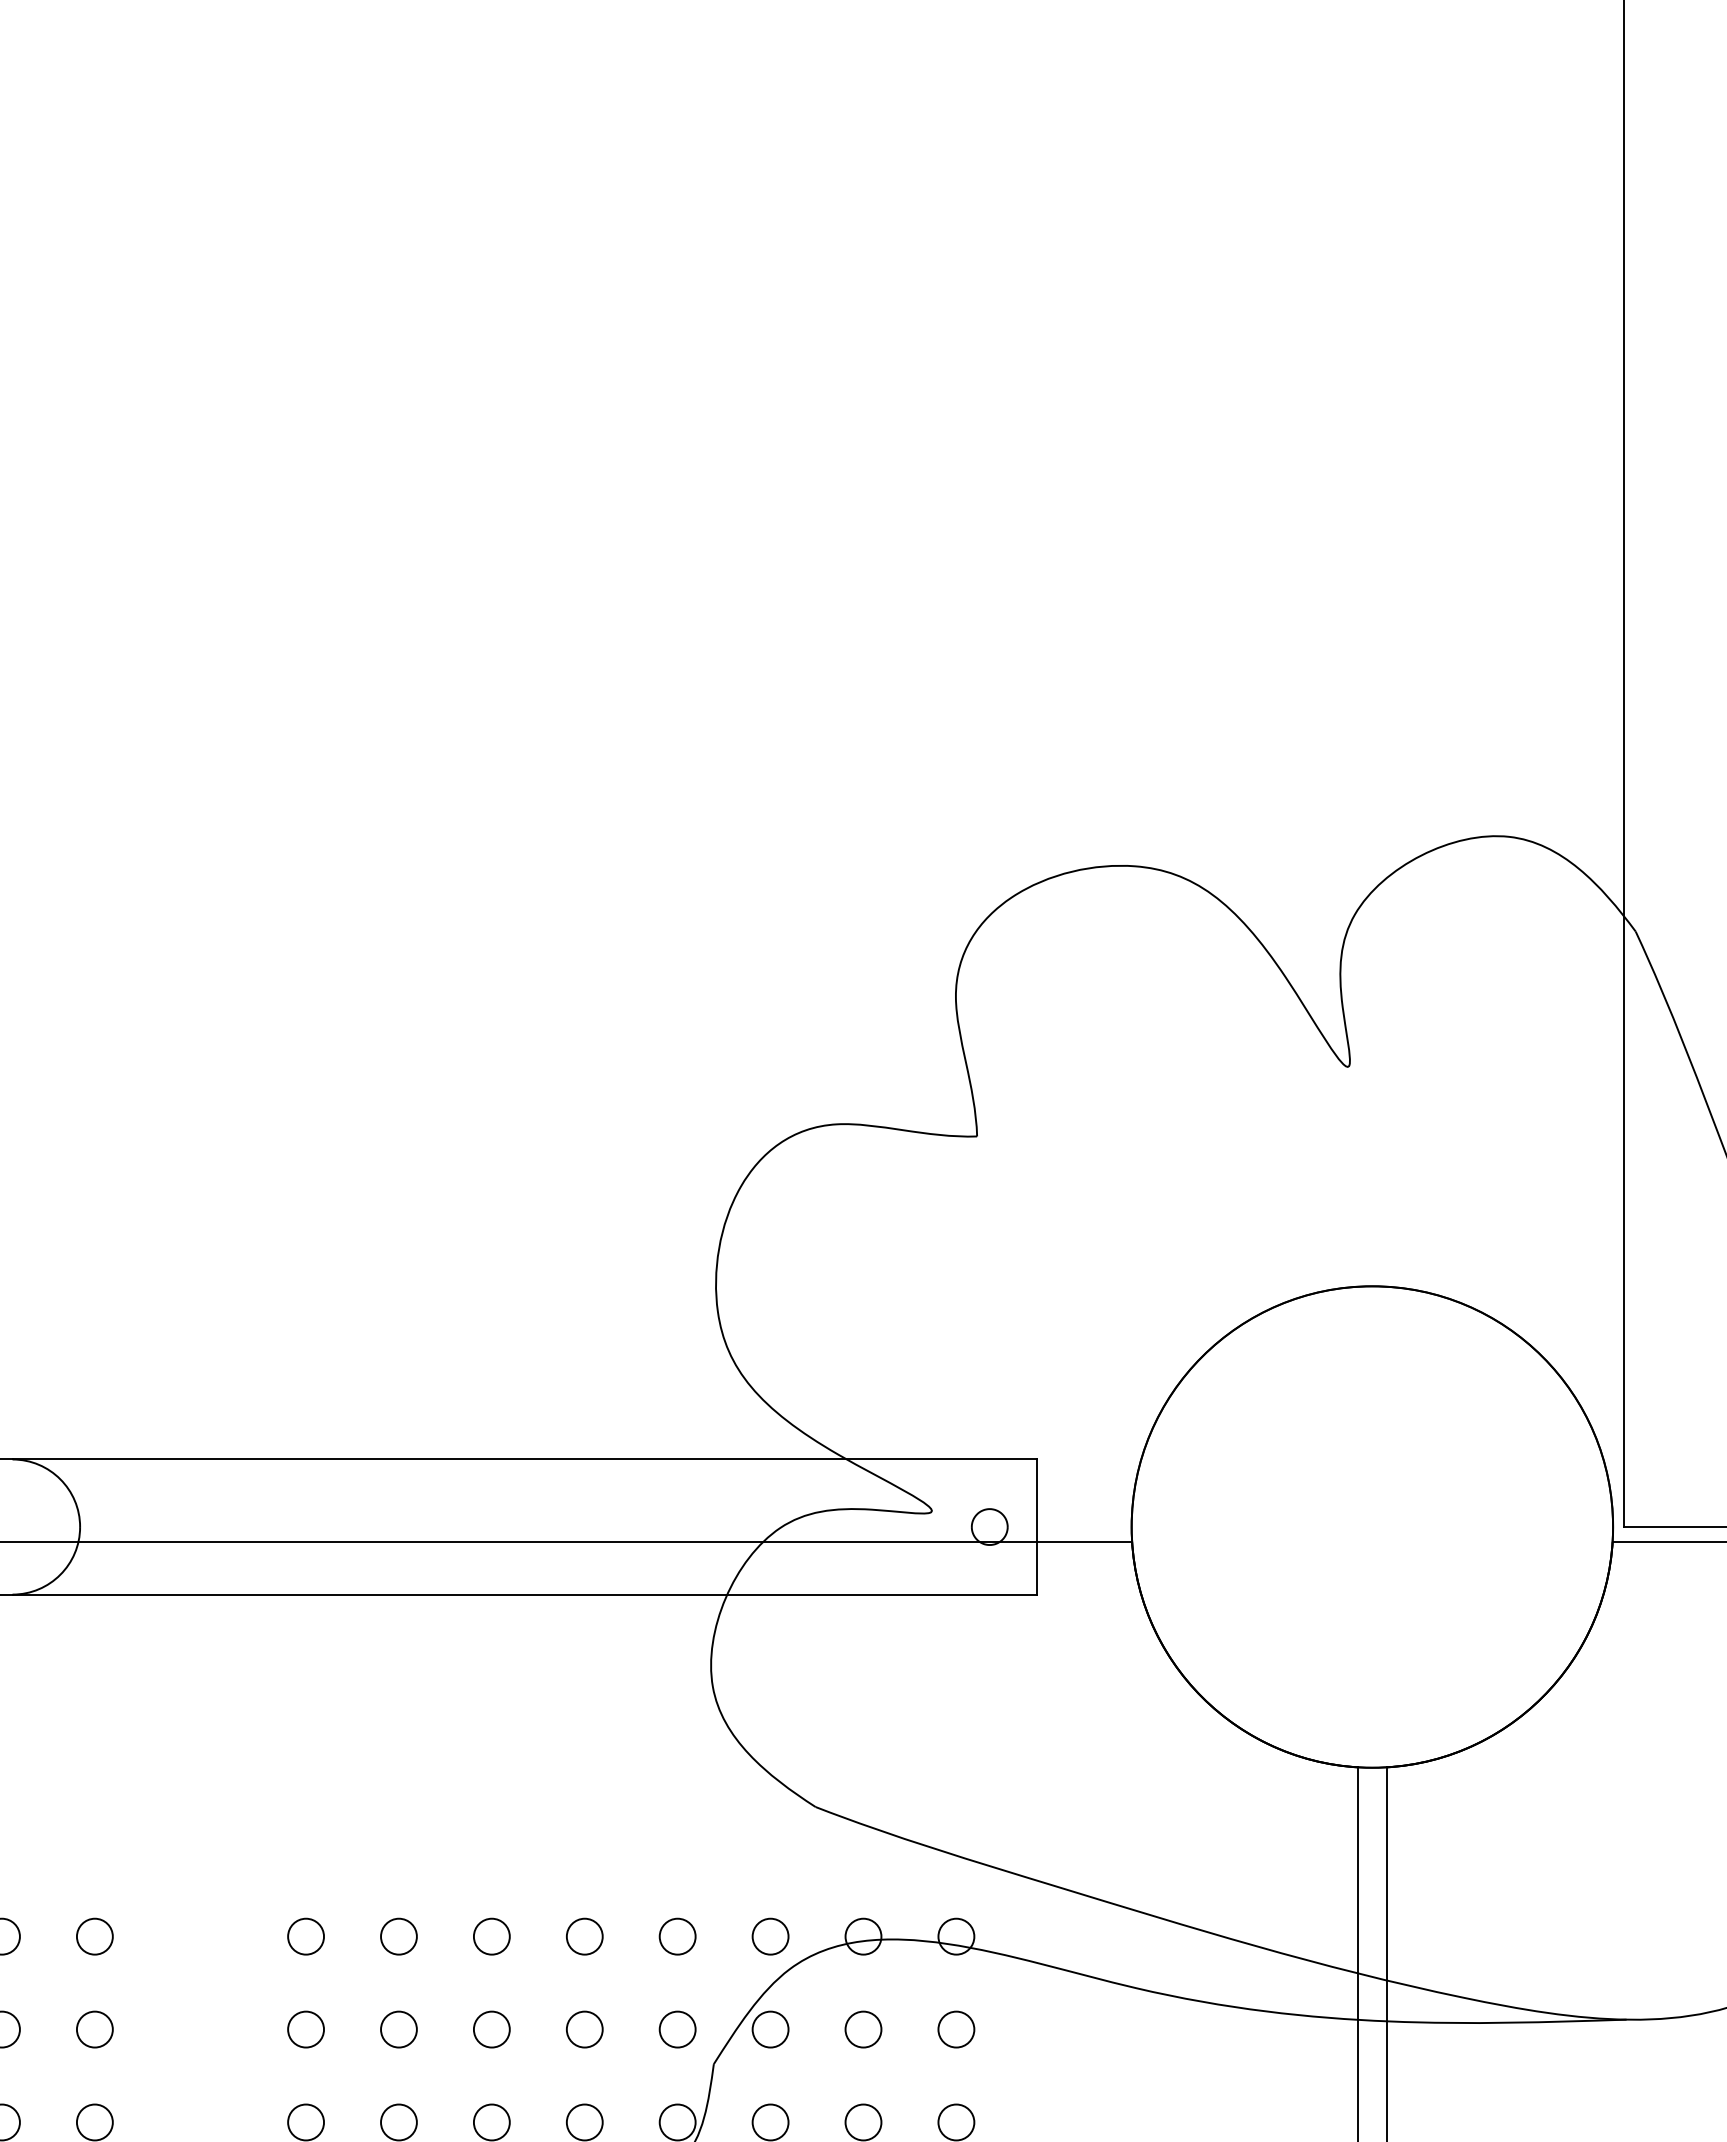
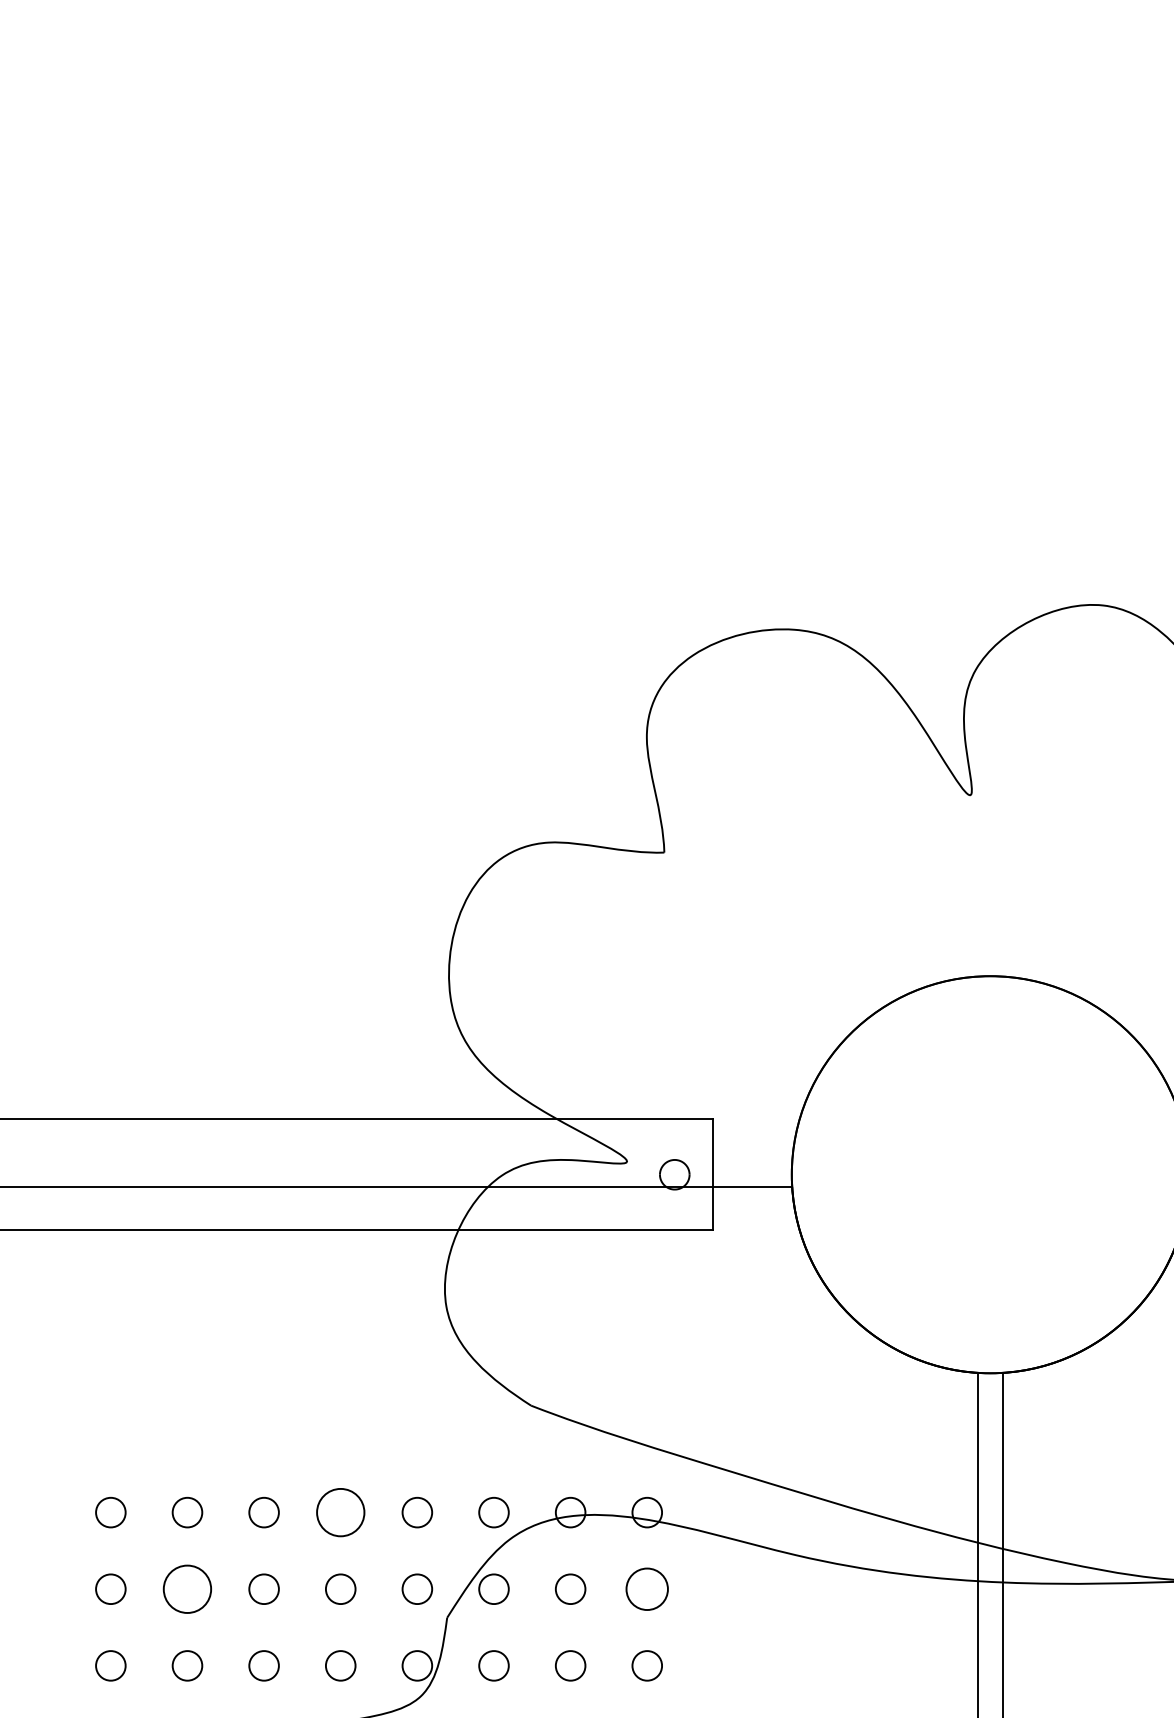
circle: (584, 1936) -> (340, 1512), size x1.6
circle: (398, 2029) -> (187, 1589), size x1.6
circle: (956, 2029) -> (647, 1589), size x1.4

